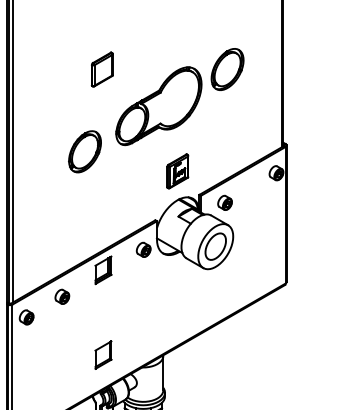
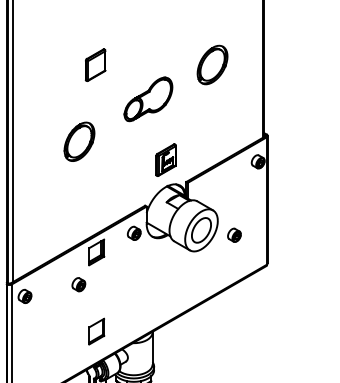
part: (158, 106) -> (148, 99), size x0.6
part: (224, 202) -> (233, 234), moved
part: (62, 296) -> (78, 284), moved

